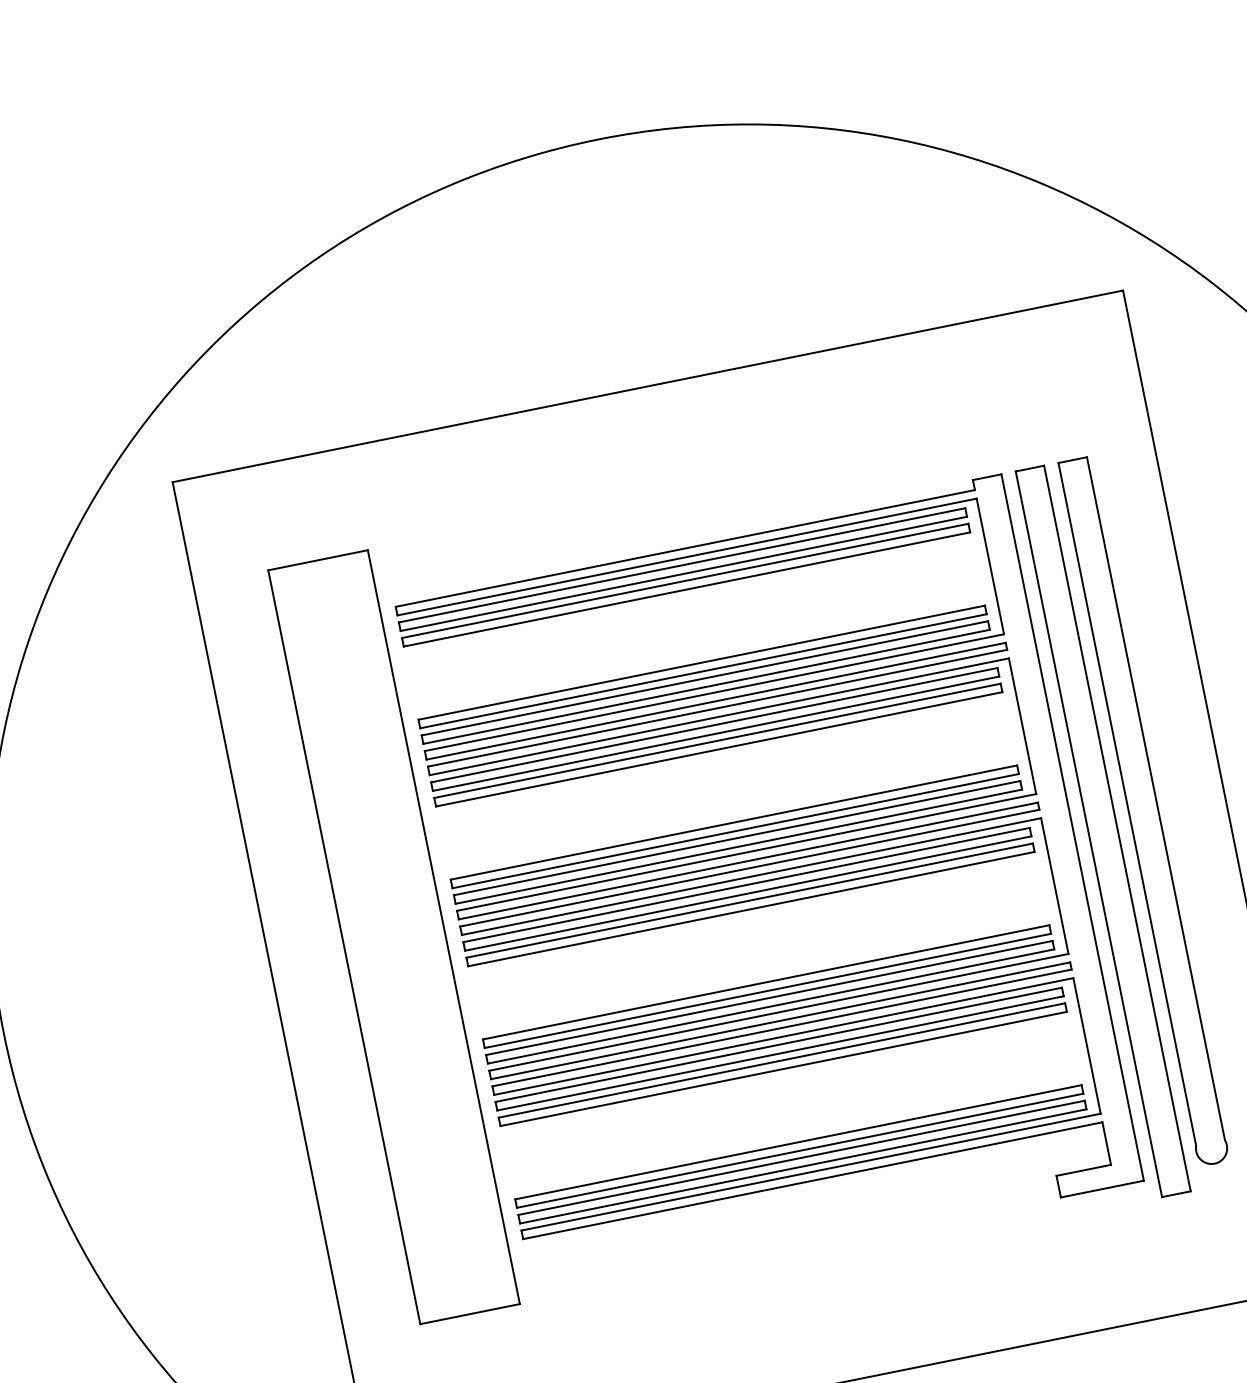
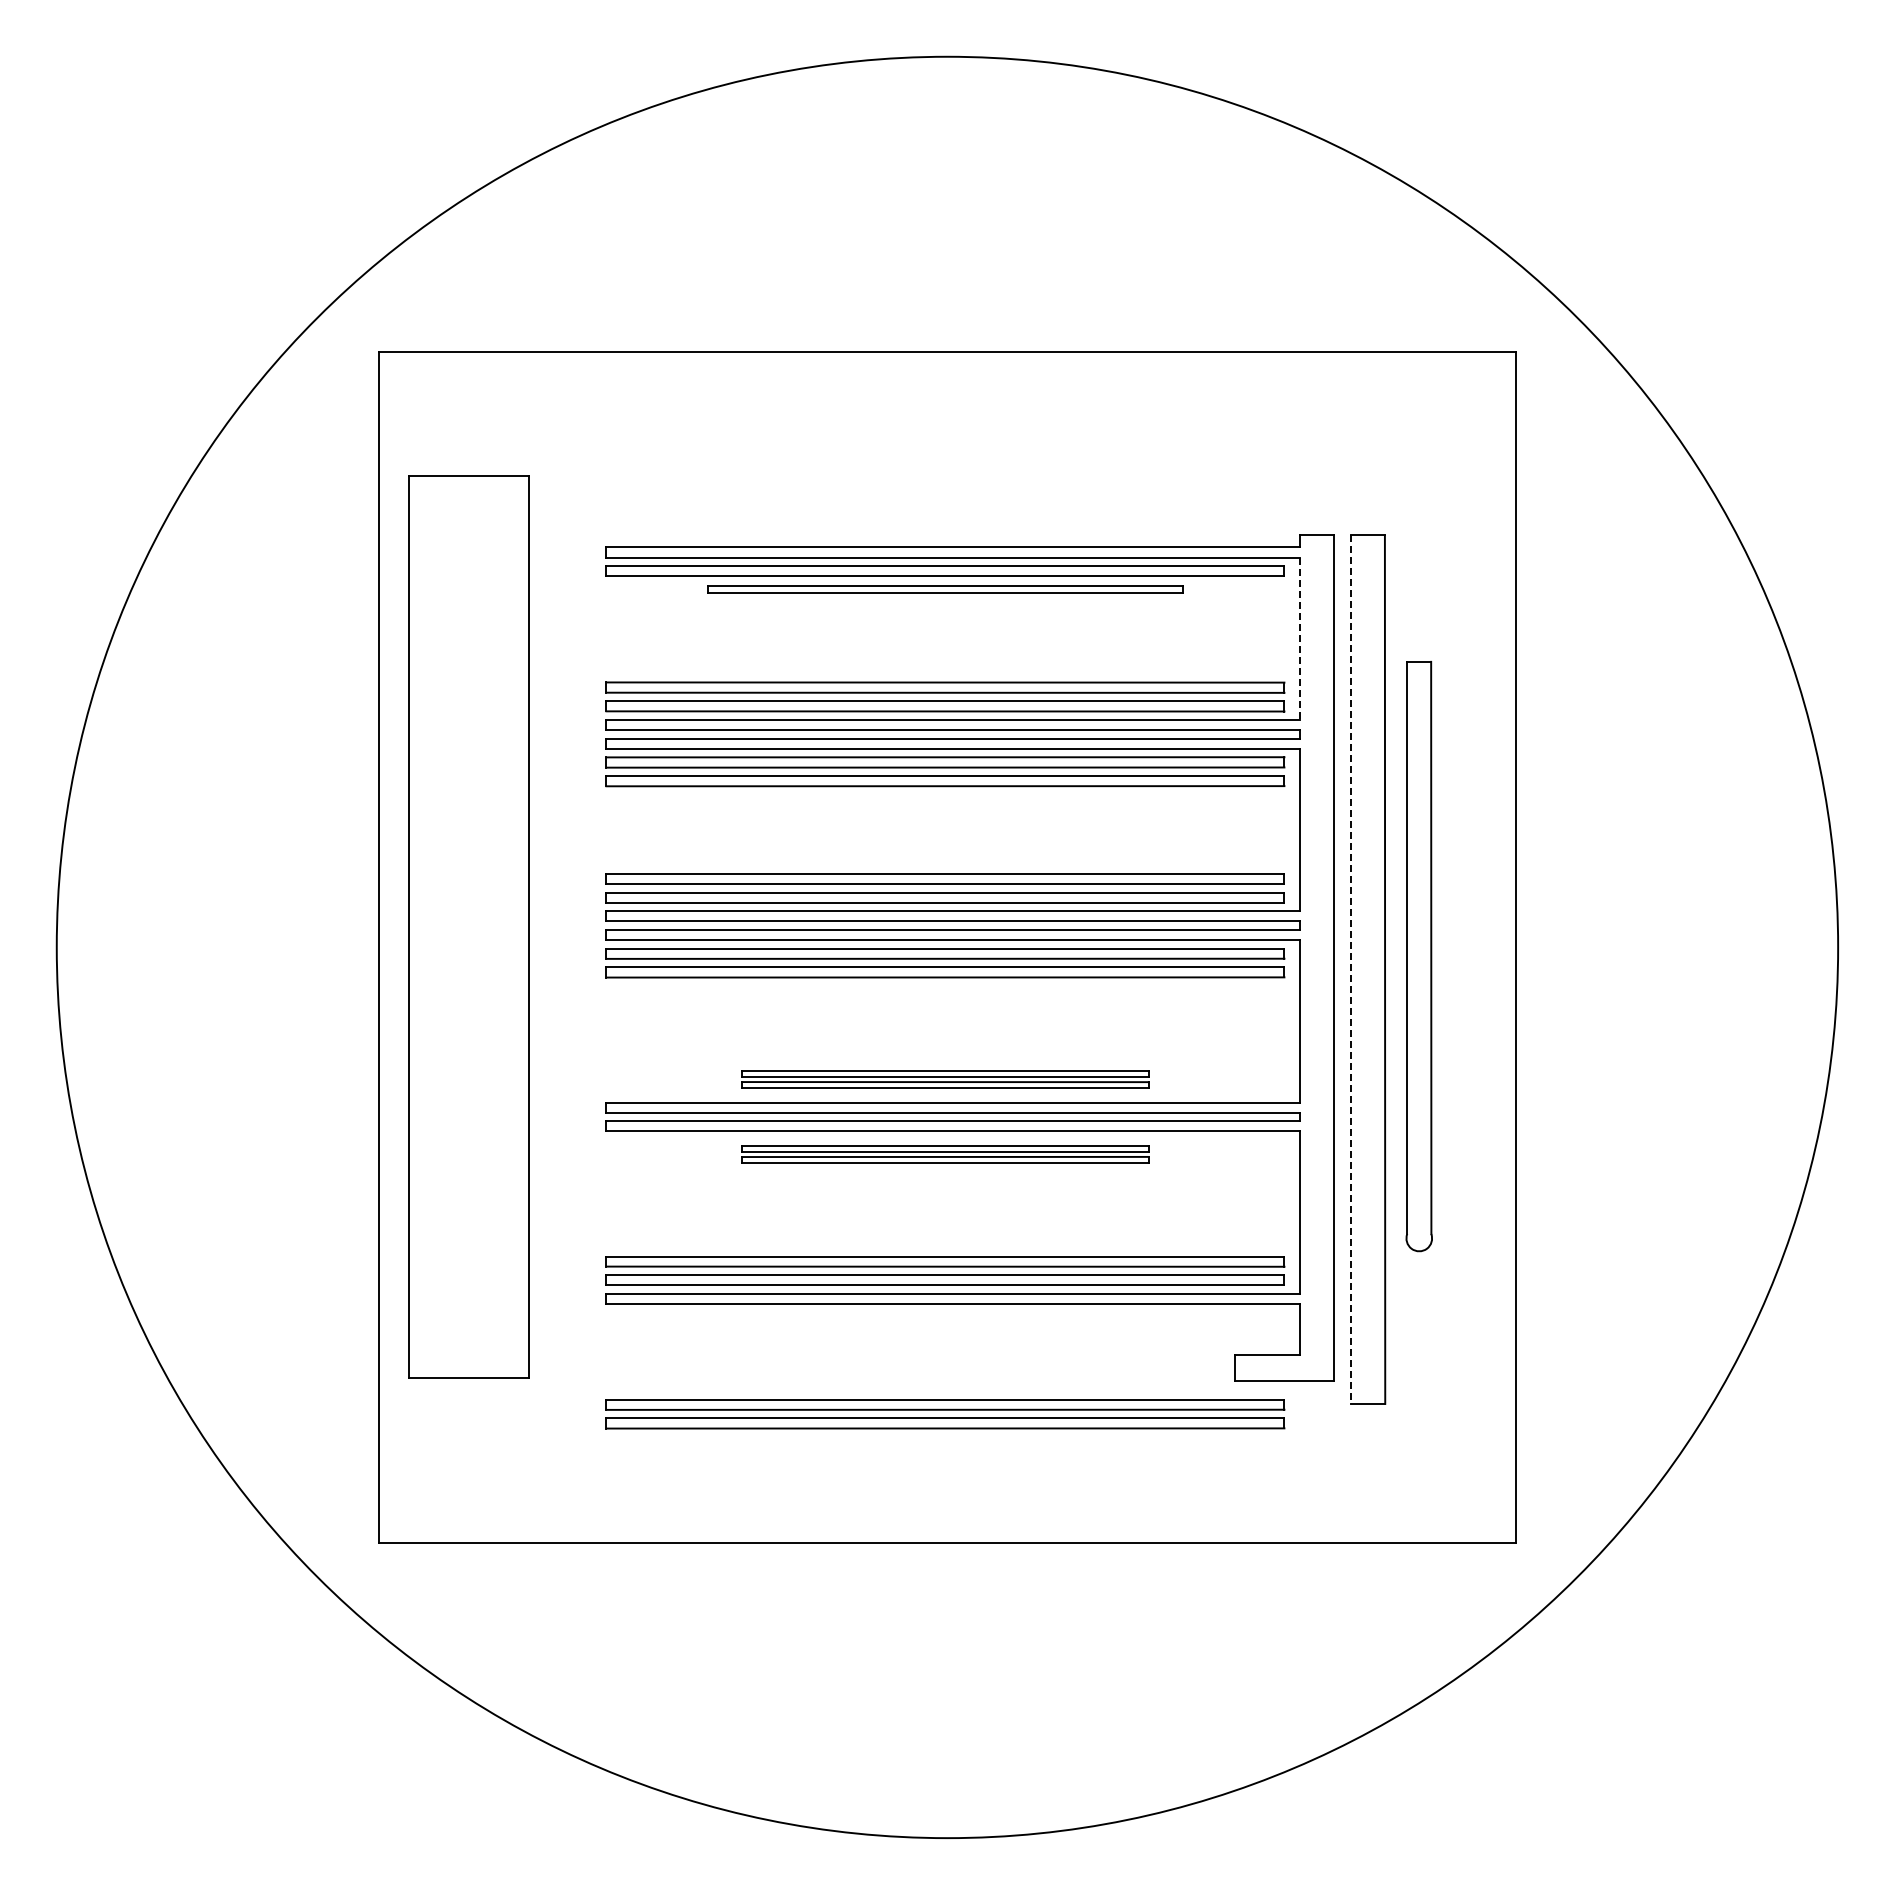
line: (990, 567) -> (1299, 639), solid -> dashed
part: (685, 585) -> (944, 589), size x0.7
part: (1143, 811) -> (1419, 956), size x0.7
line: (1088, 835) -> (1350, 970), solid -> dashed
part: (393, 936) -> (468, 926), moved
part: (768, 994) -> (945, 1079), size x0.6
part: (781, 1057) -> (945, 1154), size x0.6
part: (825, 1274) -> (945, 1414), added

